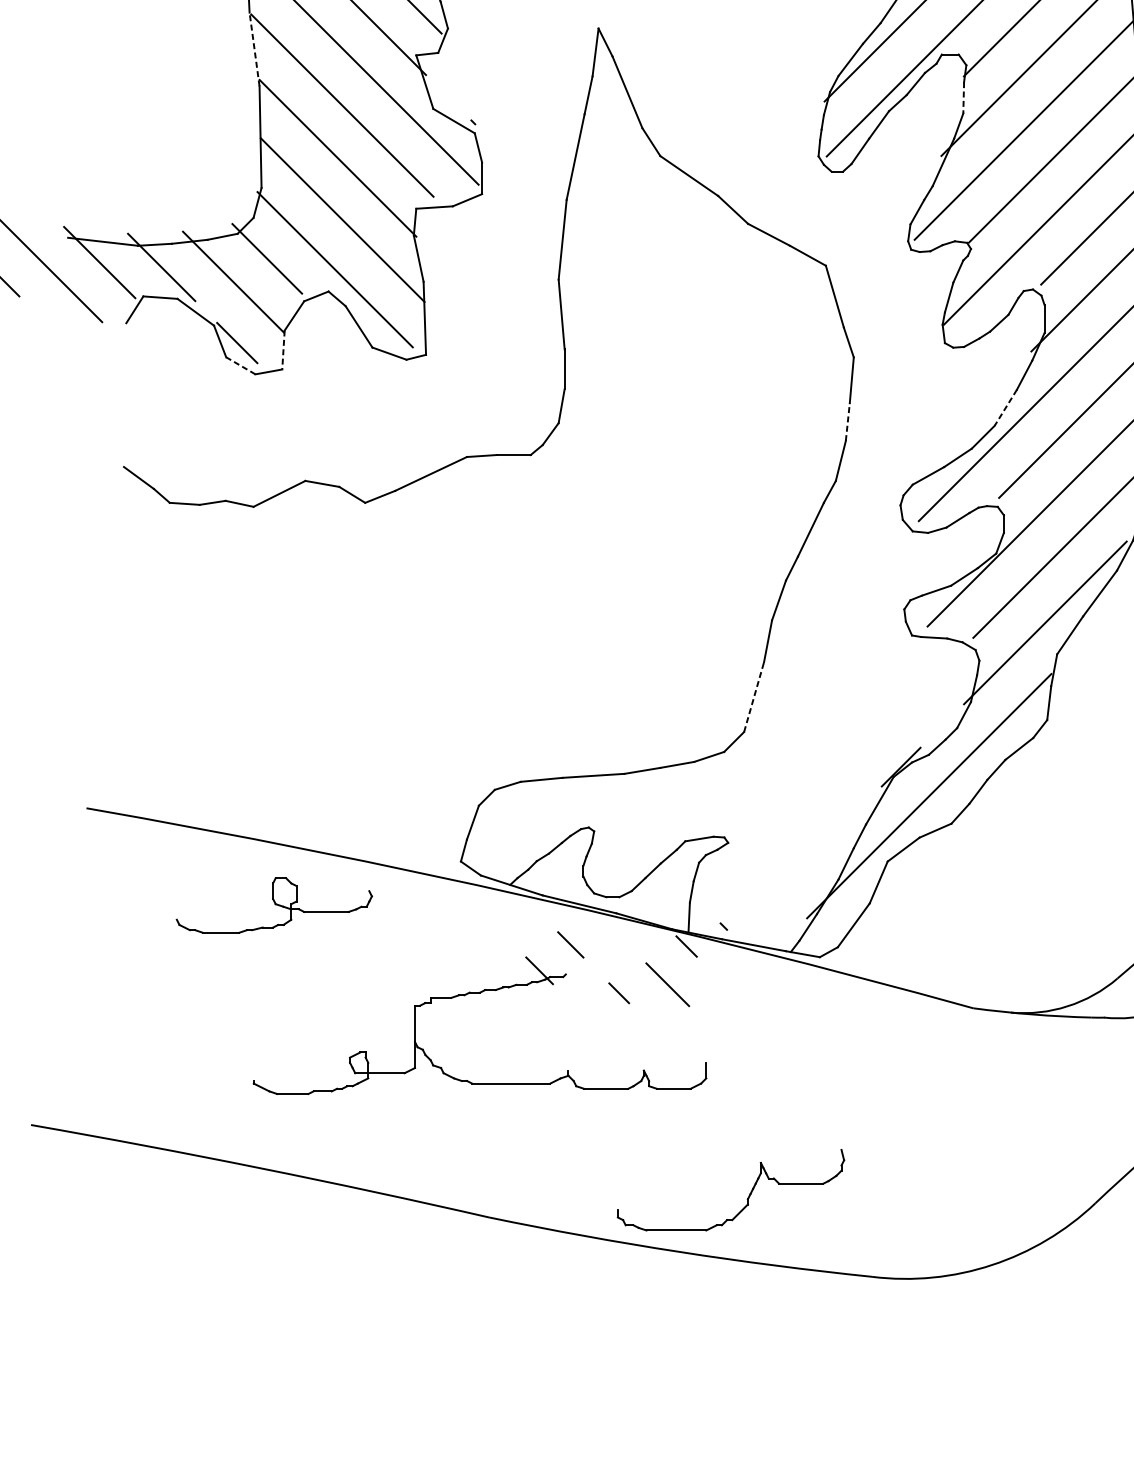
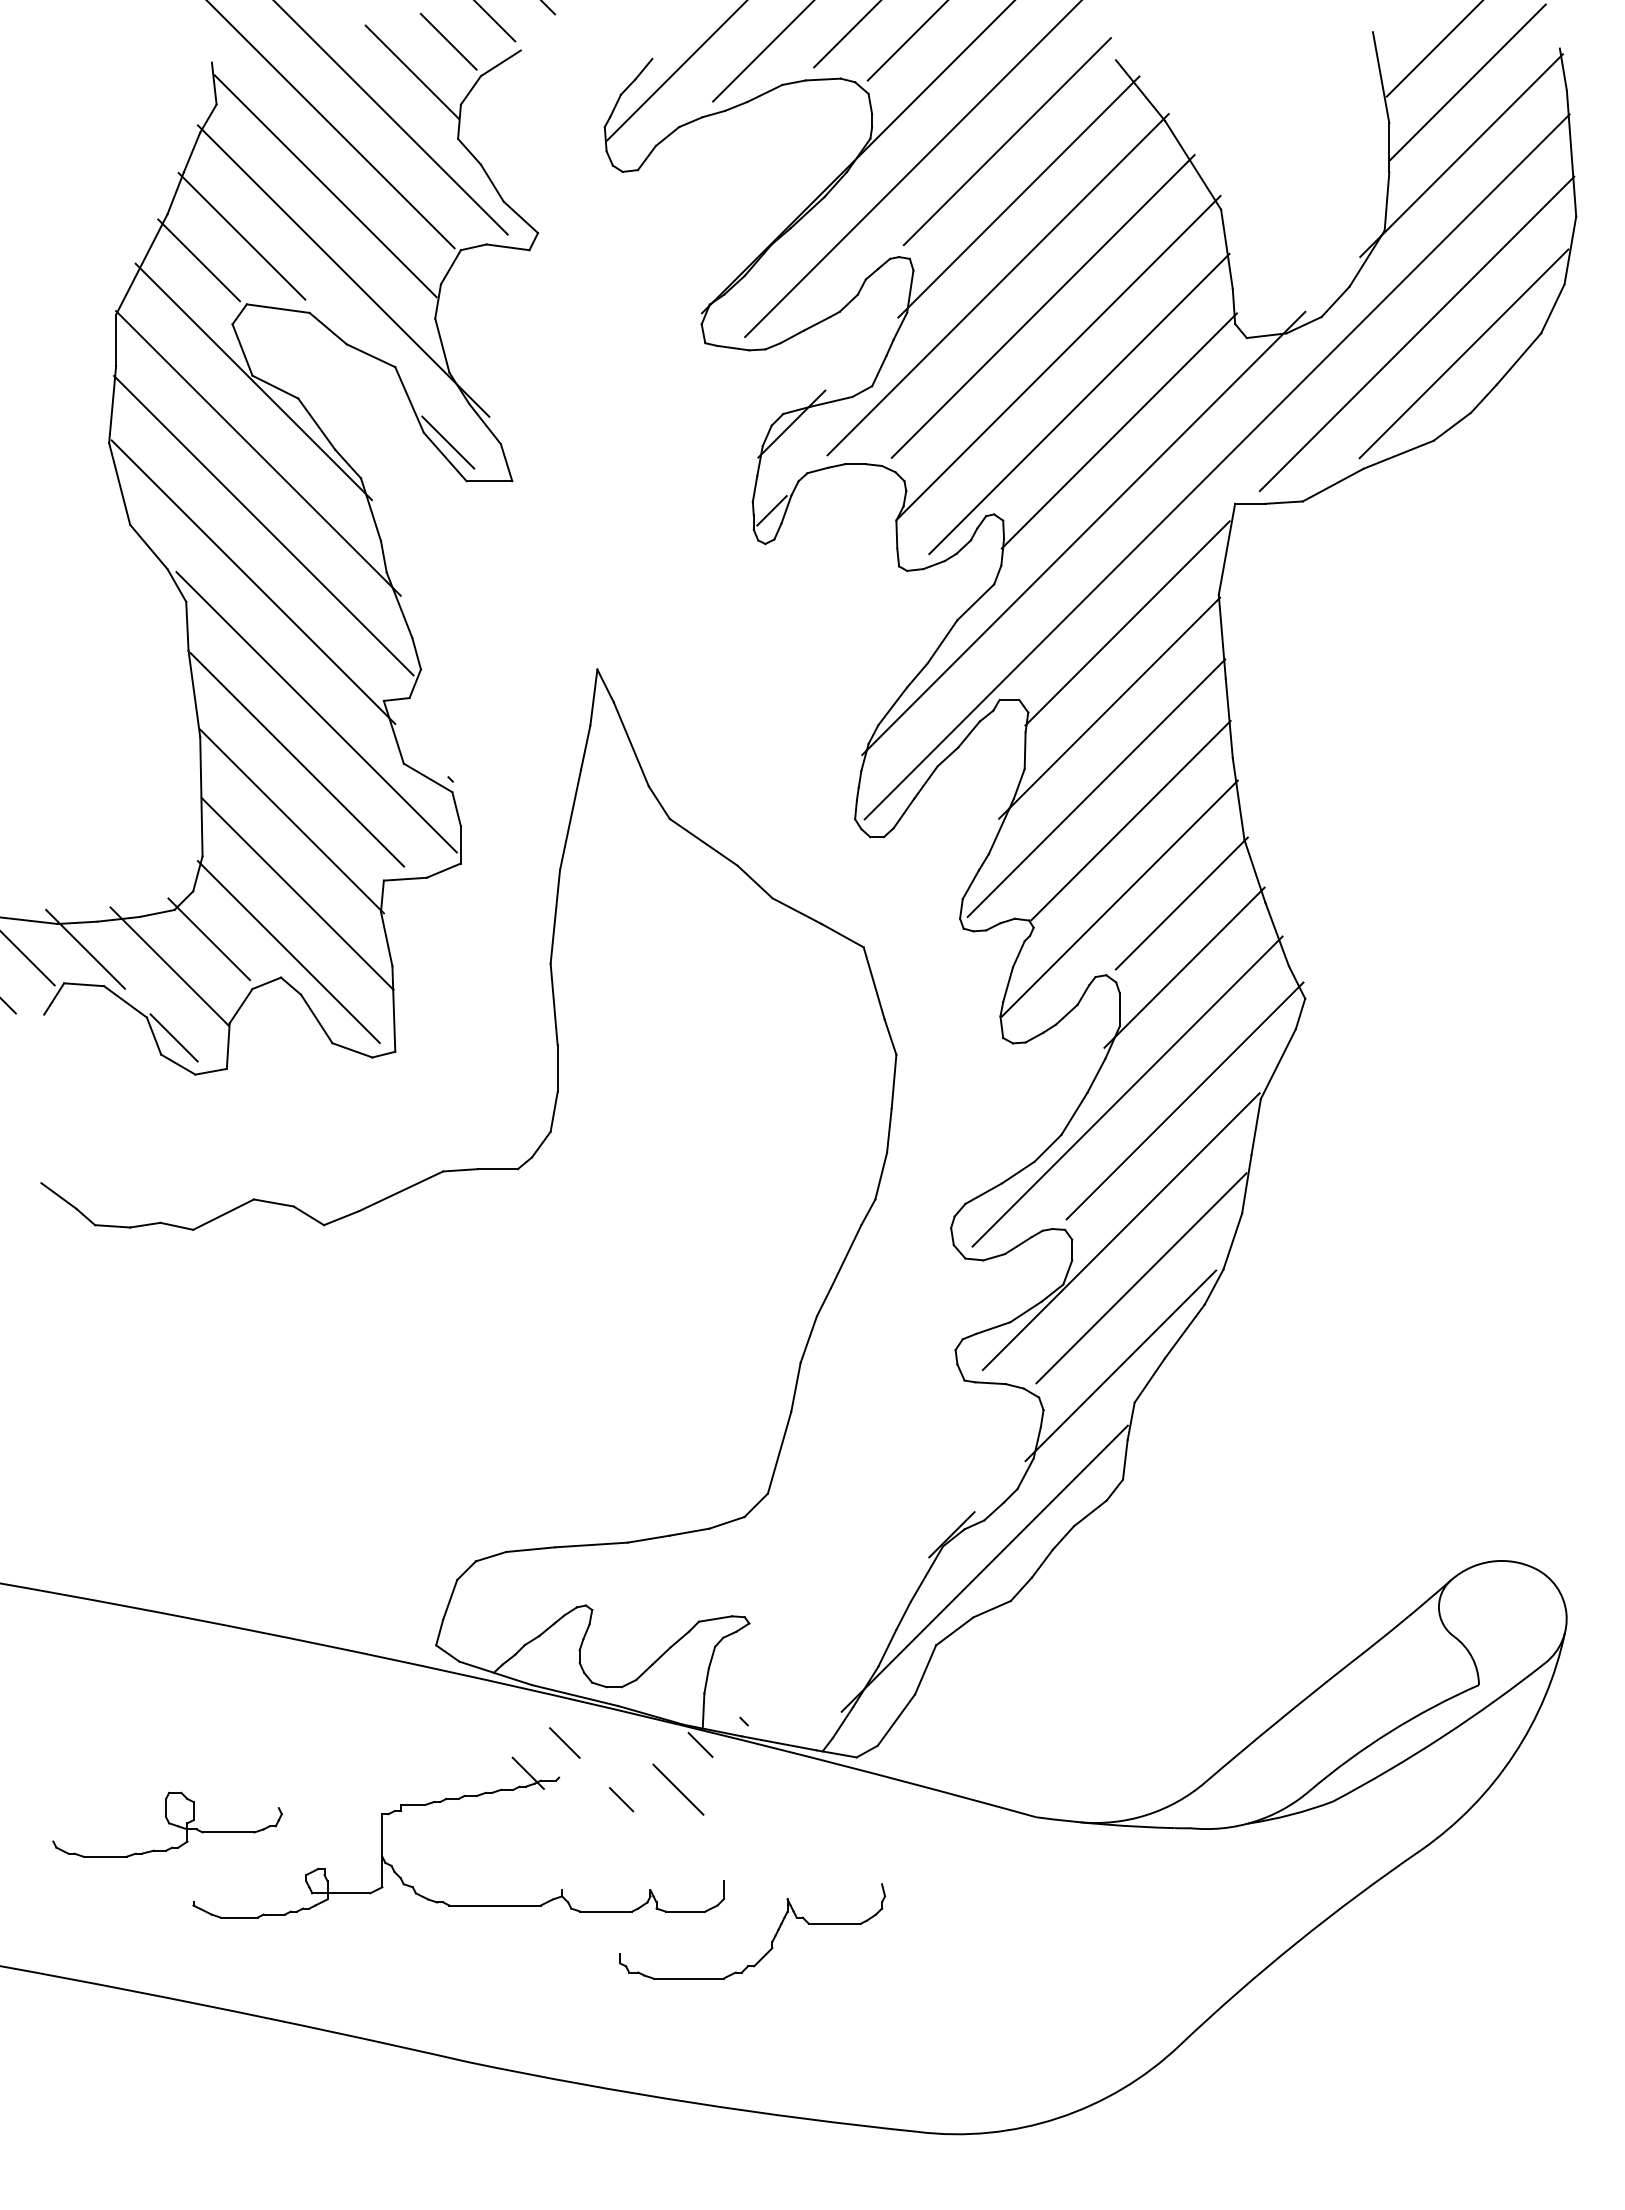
line: (254, 49) -> (194, 694), dashed -> solid
line: (964, 98) -> (1025, 751), dashed -> solid
line: (283, 350) -> (228, 1046), dashed -> solid
line: (241, 365) -> (178, 1064), dashed -> solid
line: (1005, 407) -> (1074, 1113), dashed -> solid
line: (847, 422) -> (889, 1130), dashed -> solid
line: (754, 696) -> (779, 1452), dashed -> solid
part: (274, 905) -> (167, 1824), moved
part: (747, 1198) -> (771, 1941), moved

